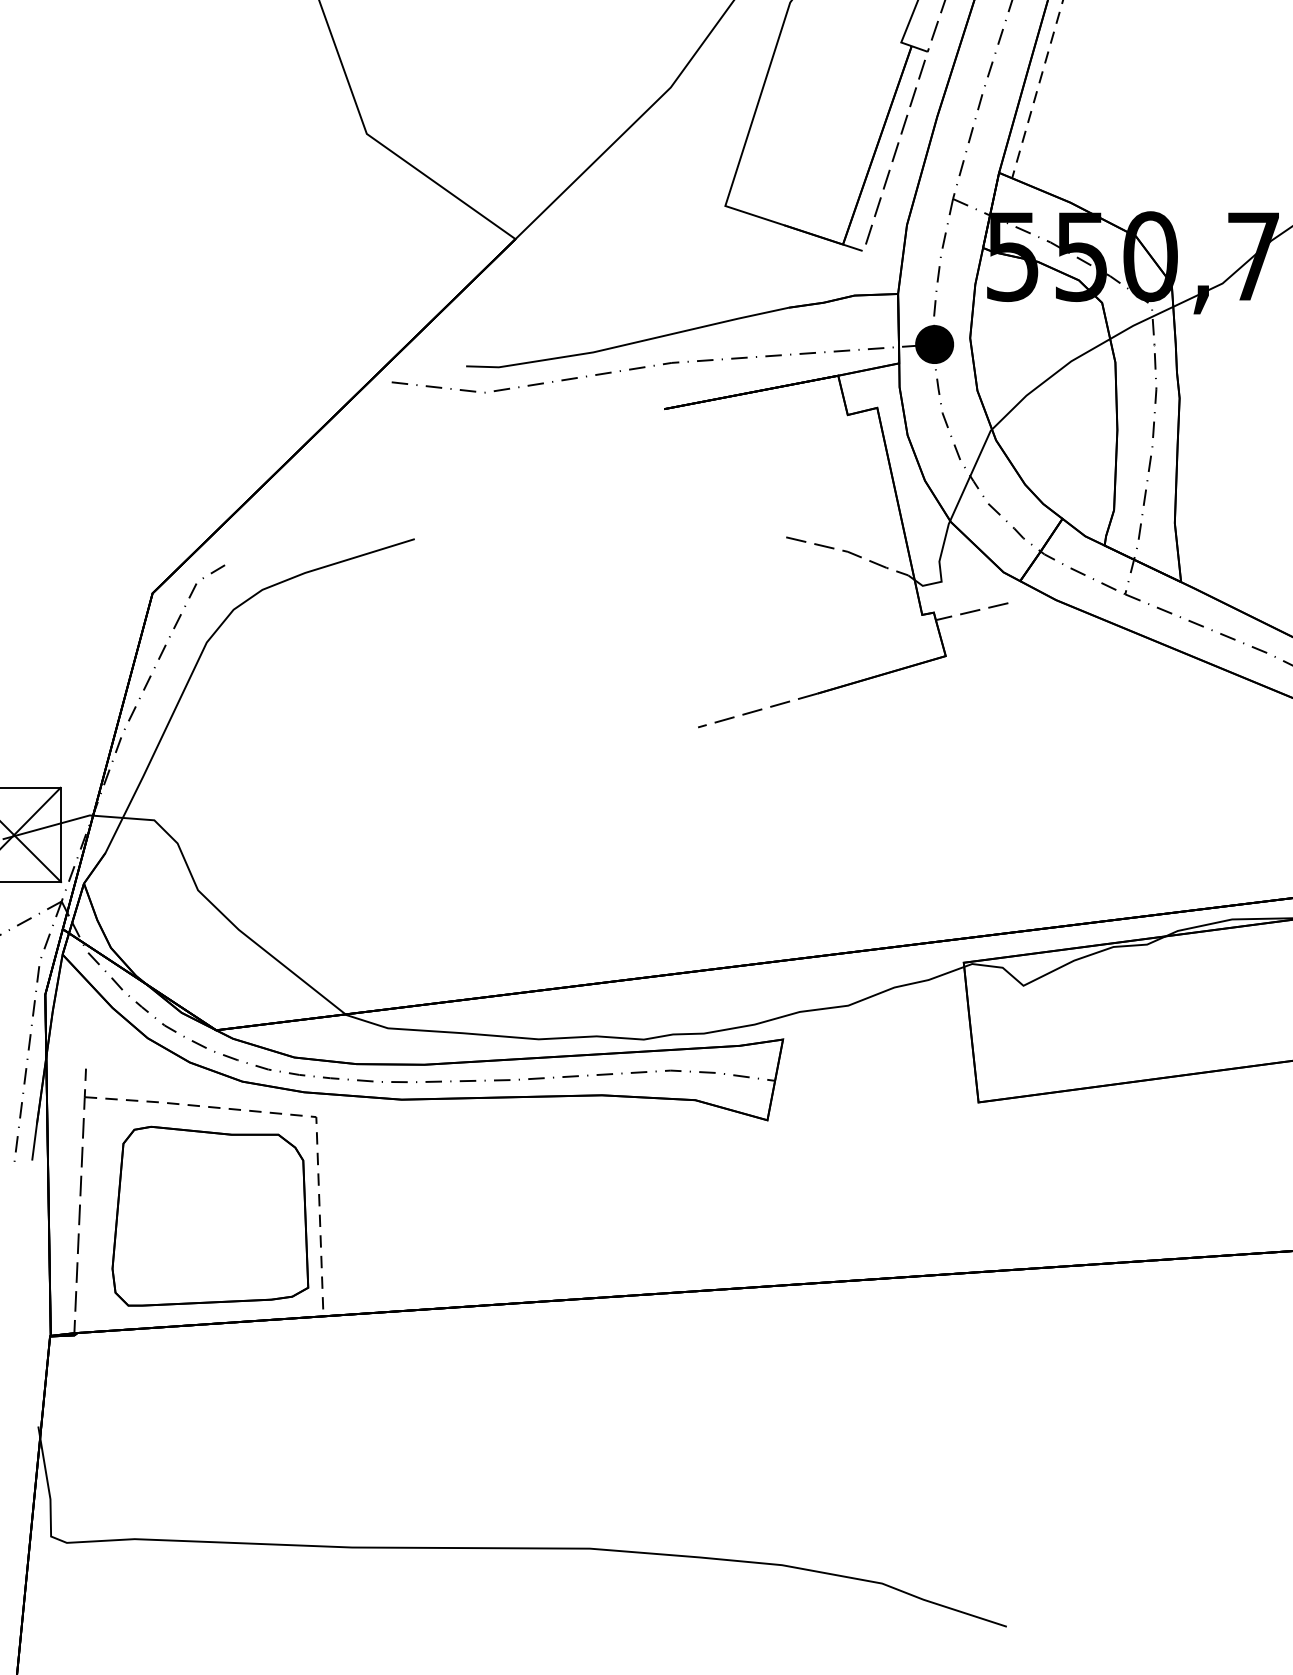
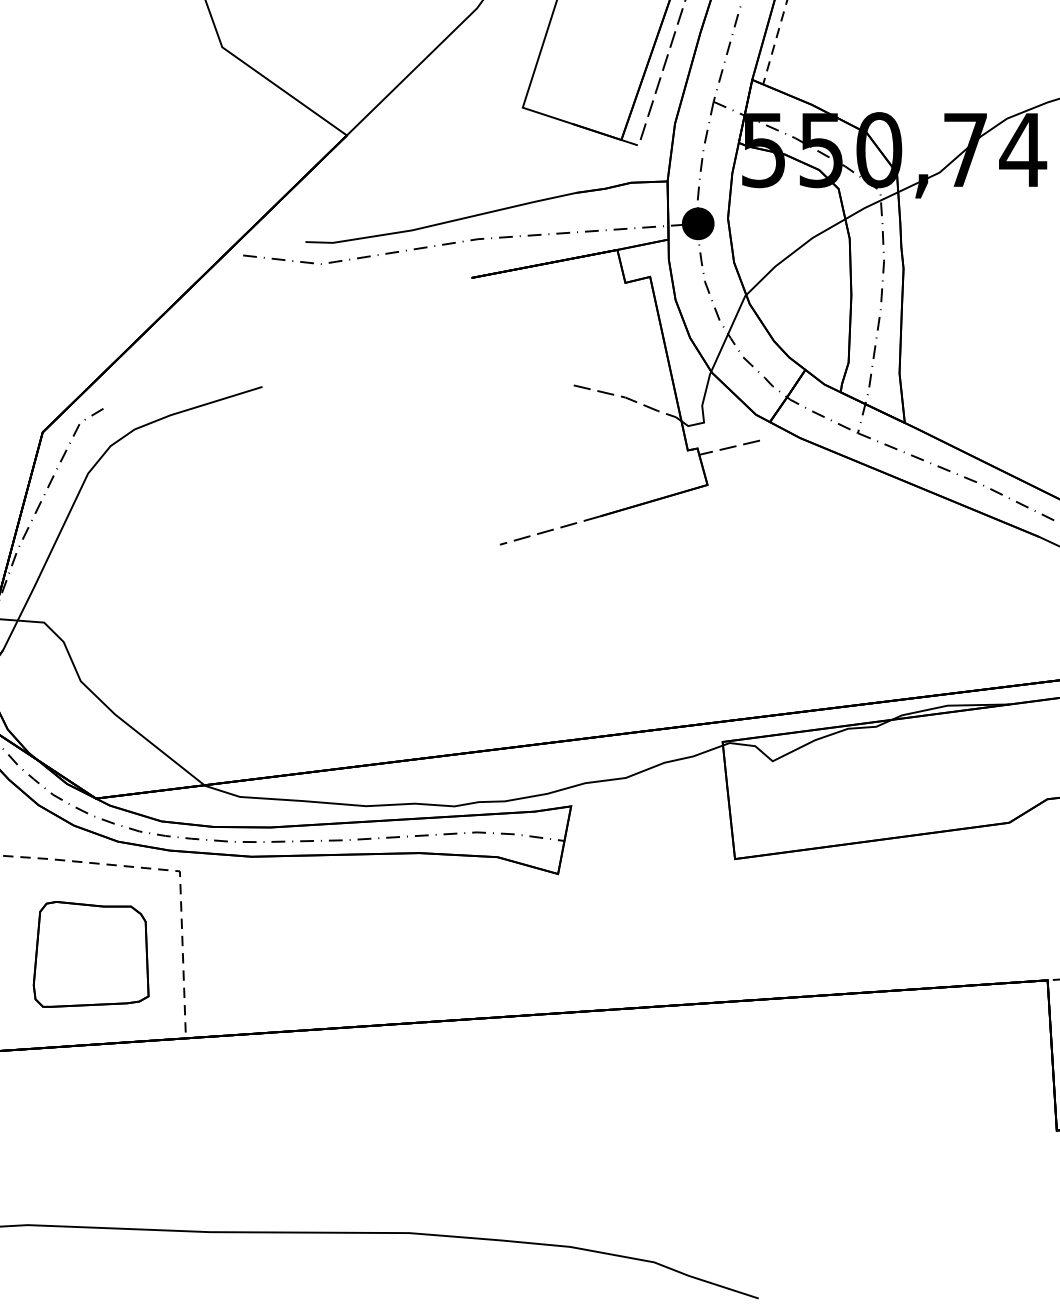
part: (210, 1215) -> (91, 953), size x0.7

